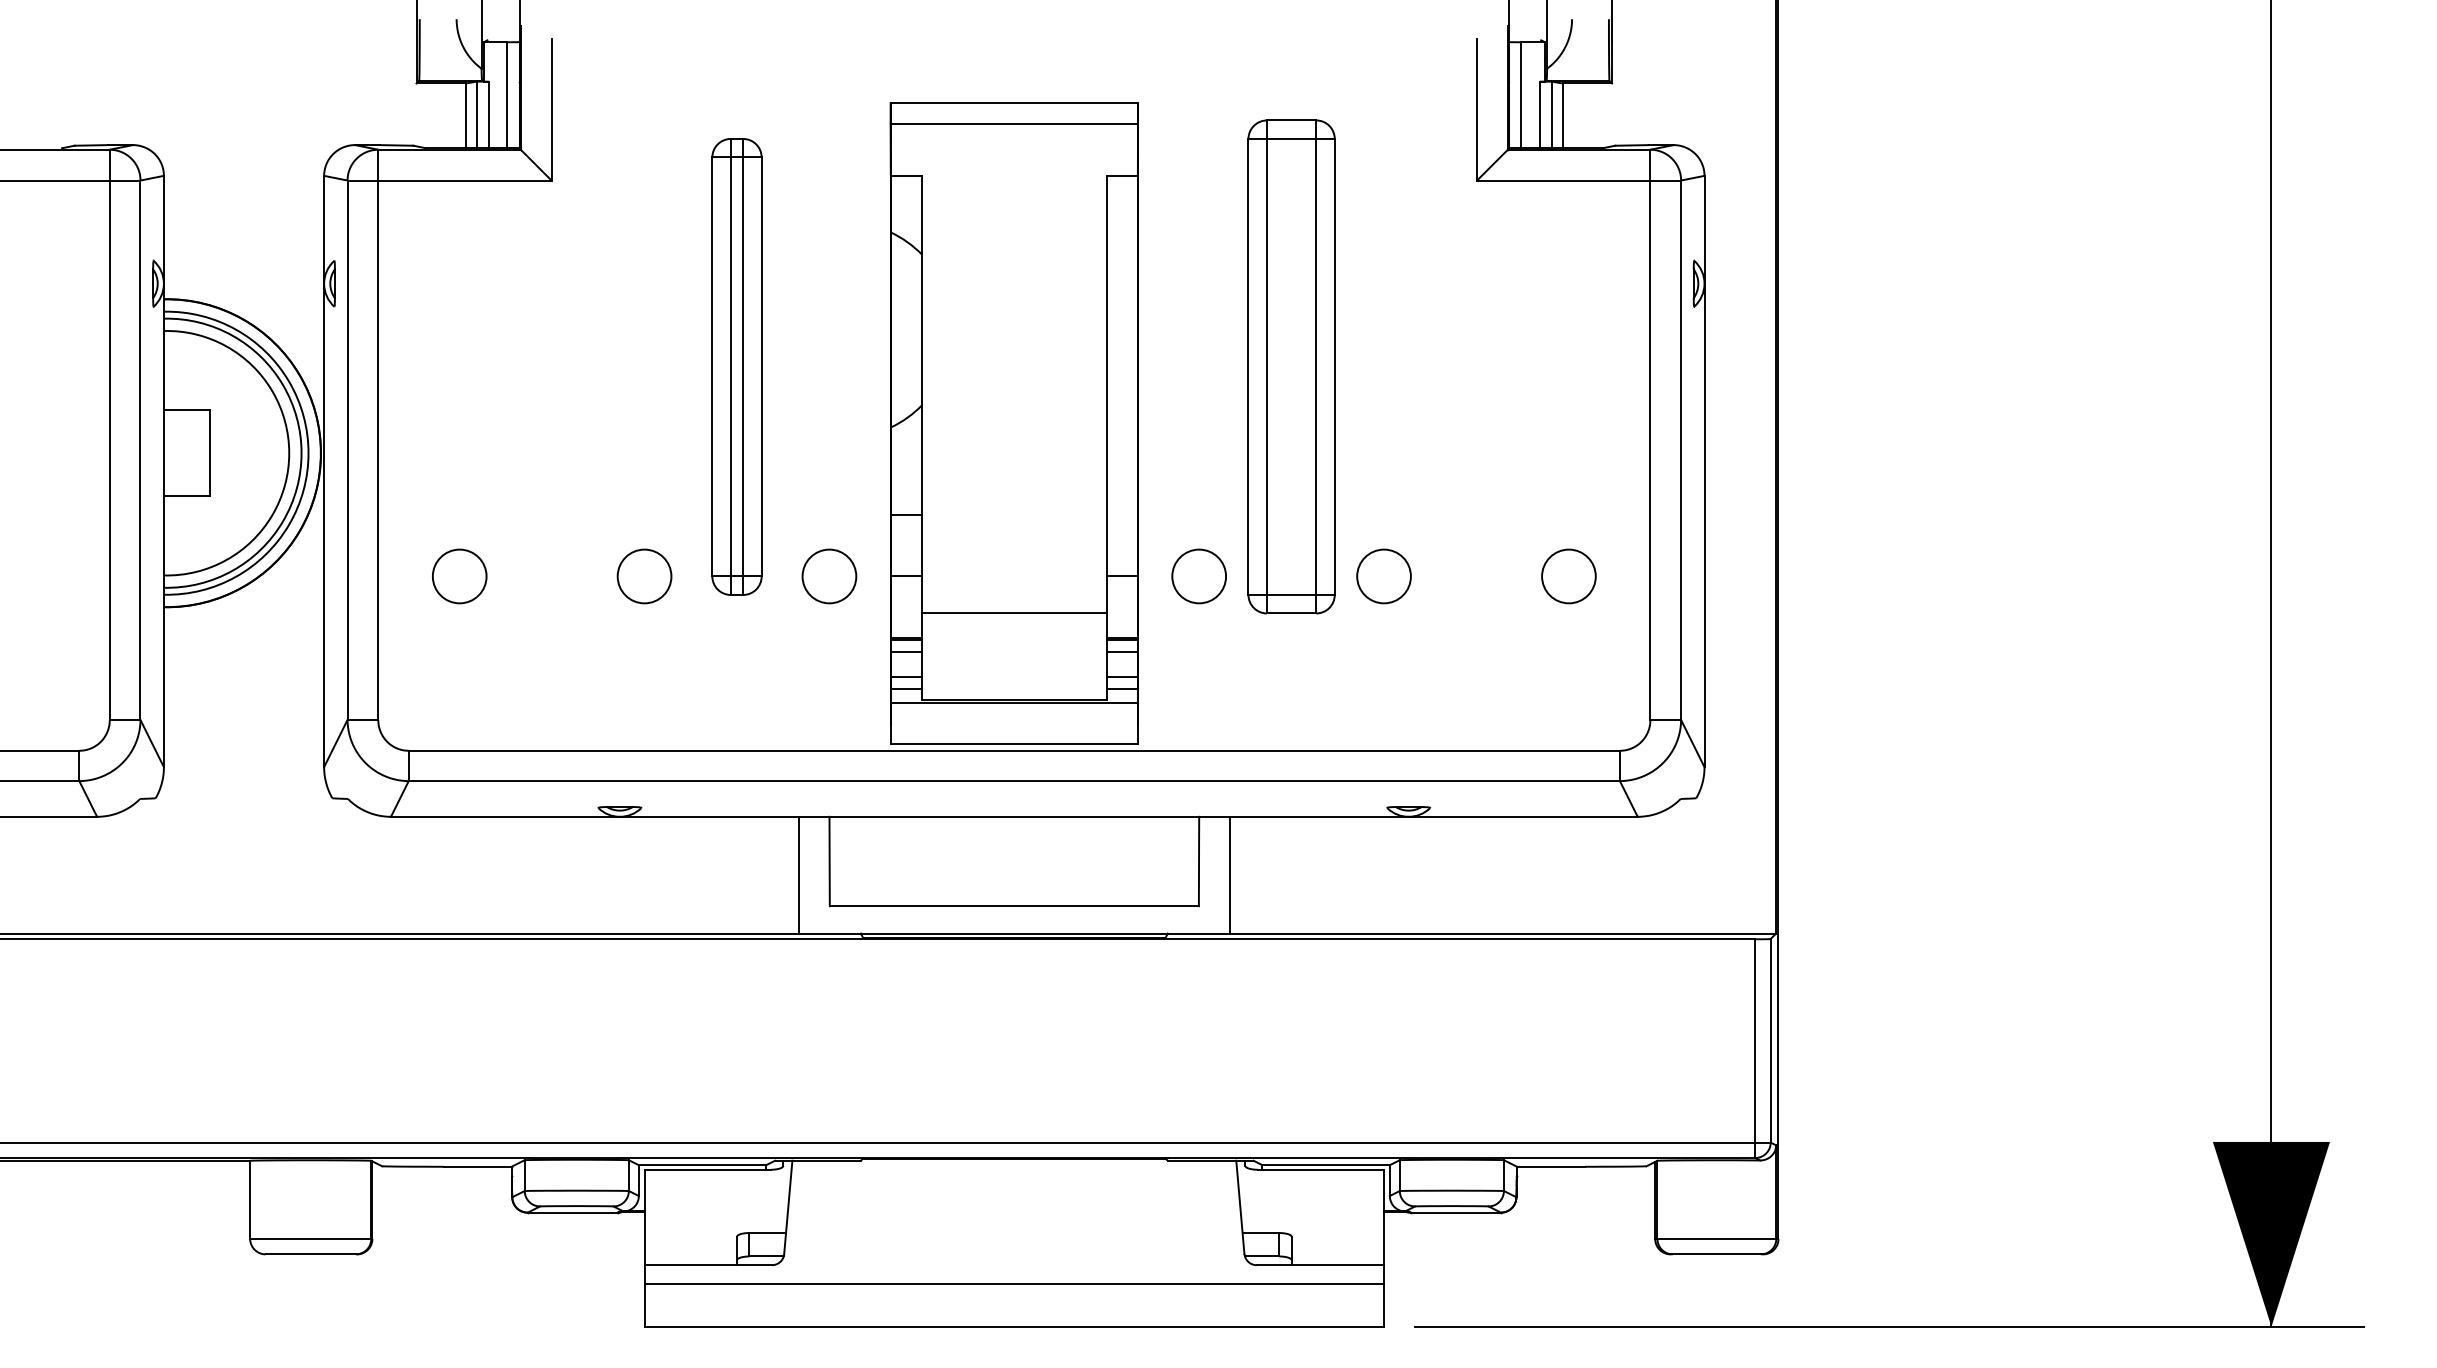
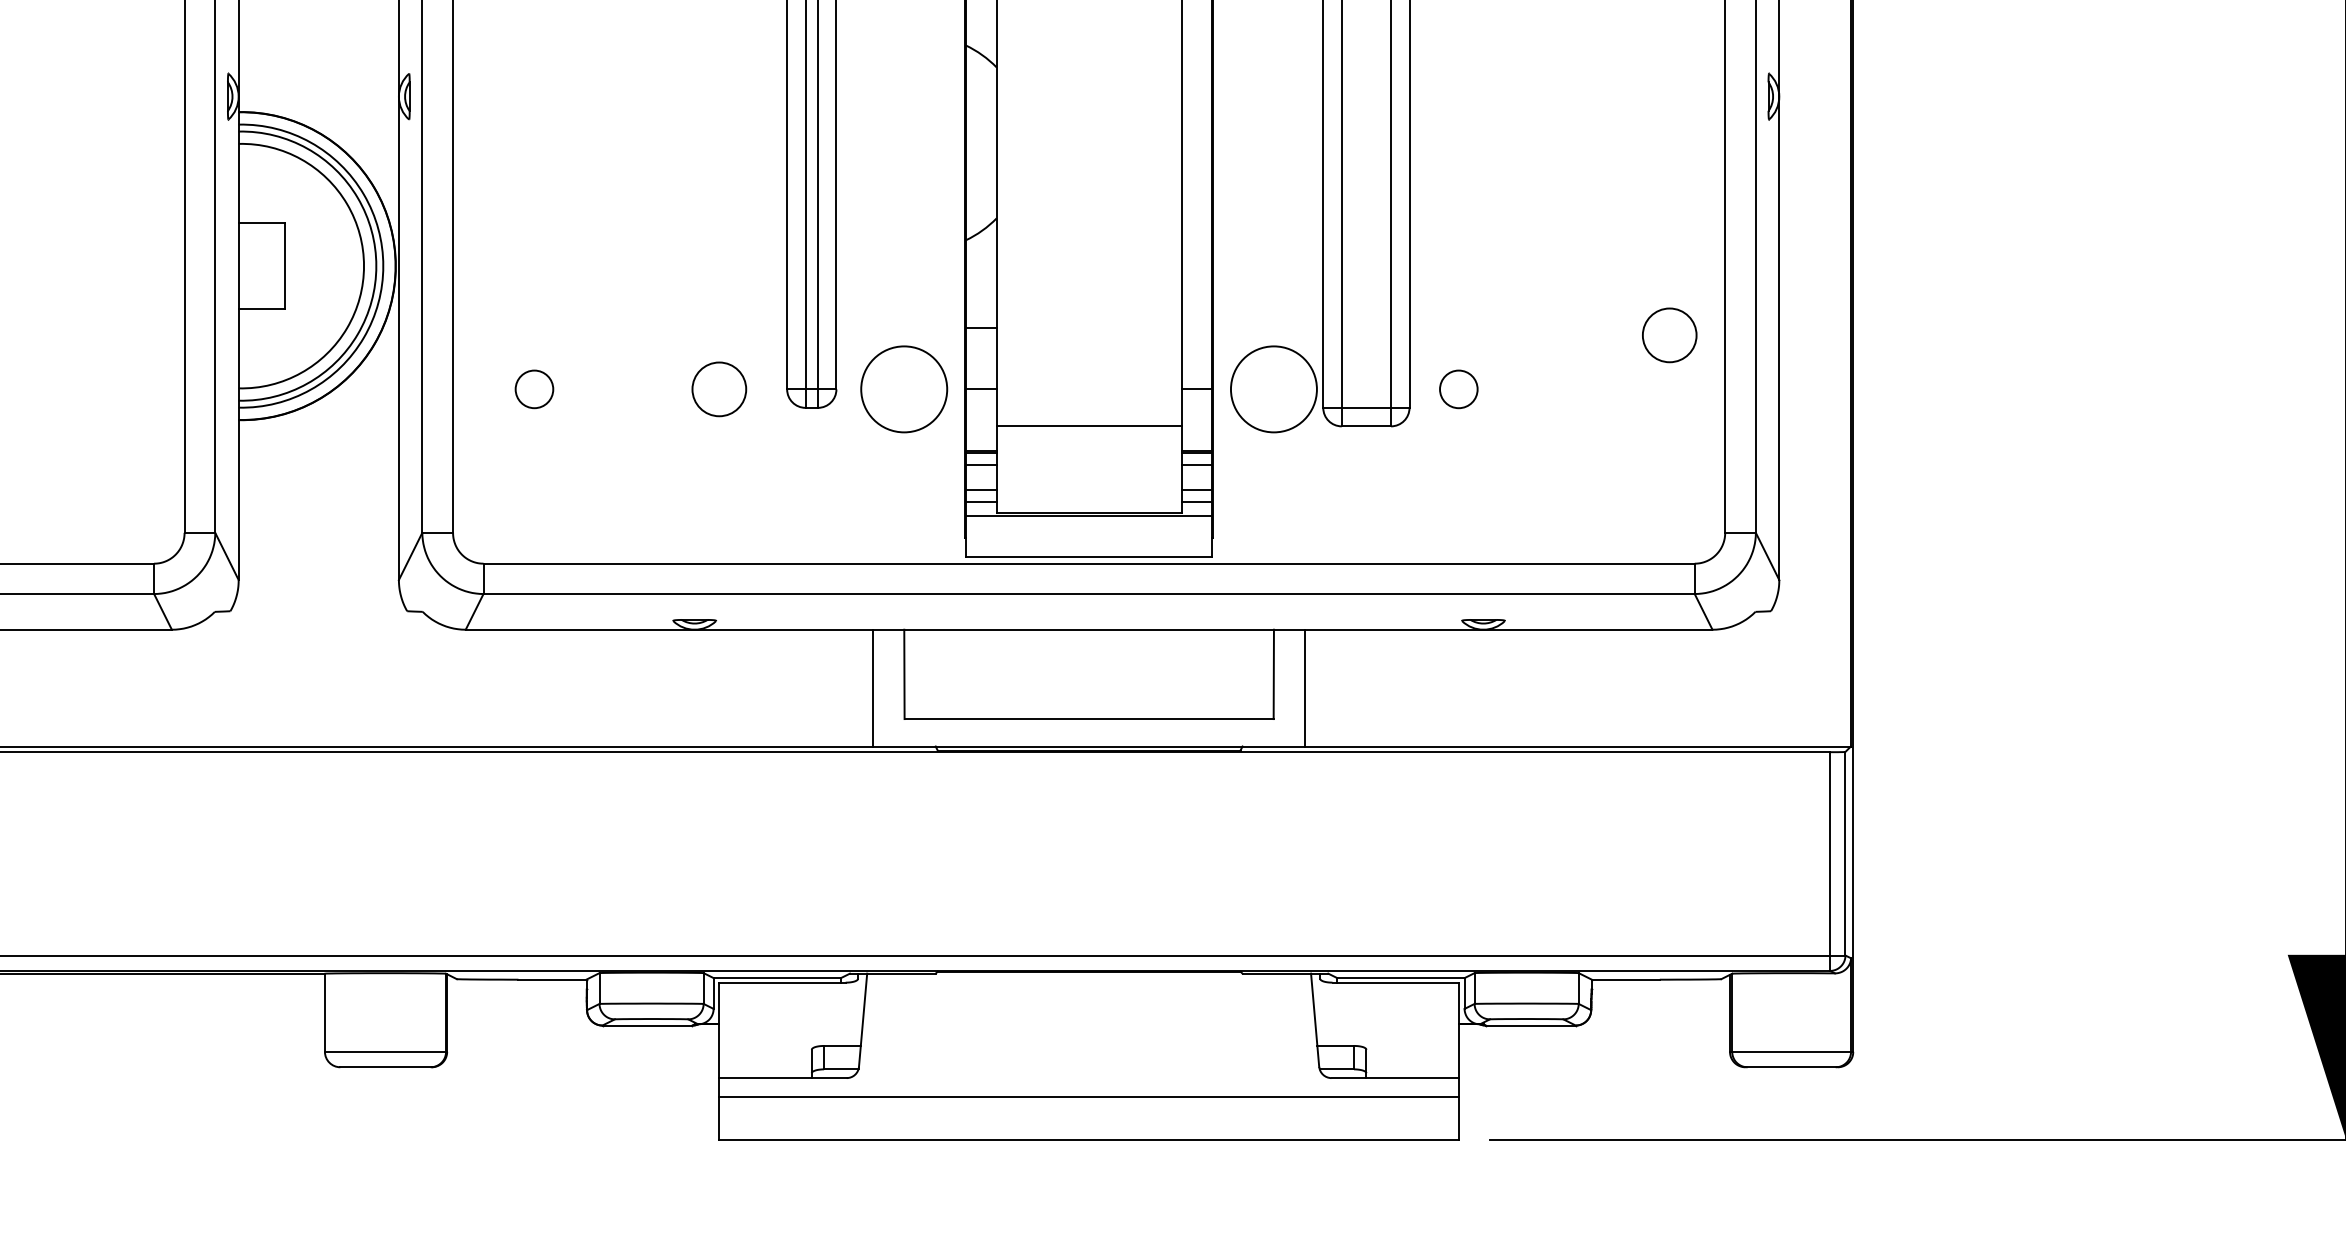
circle: (459, 576) -> (534, 389), size x0.7
circle: (829, 576) -> (904, 389), size x1.6
circle: (1199, 576) -> (1274, 389), size x1.6
circle: (1383, 576) -> (1458, 389), size x0.7
circle: (1568, 576) -> (1669, 335), moved

